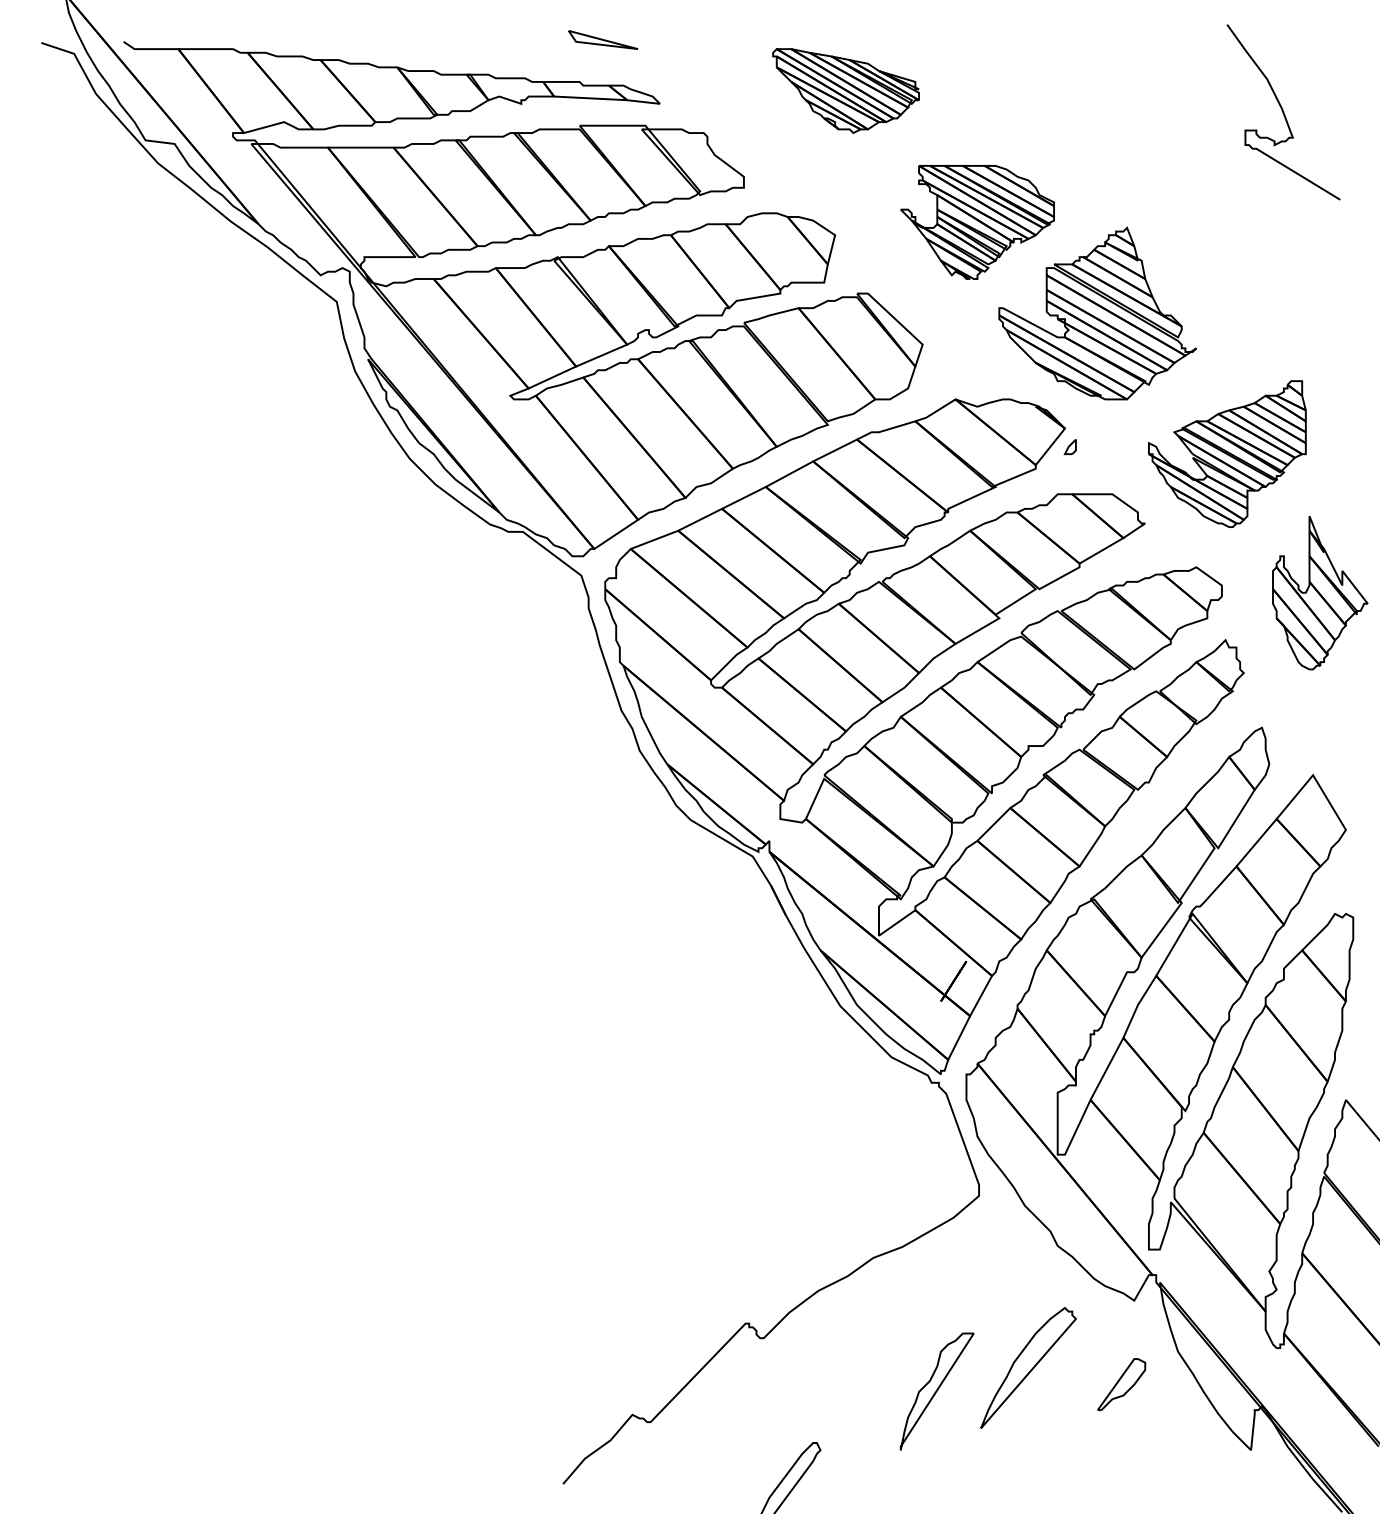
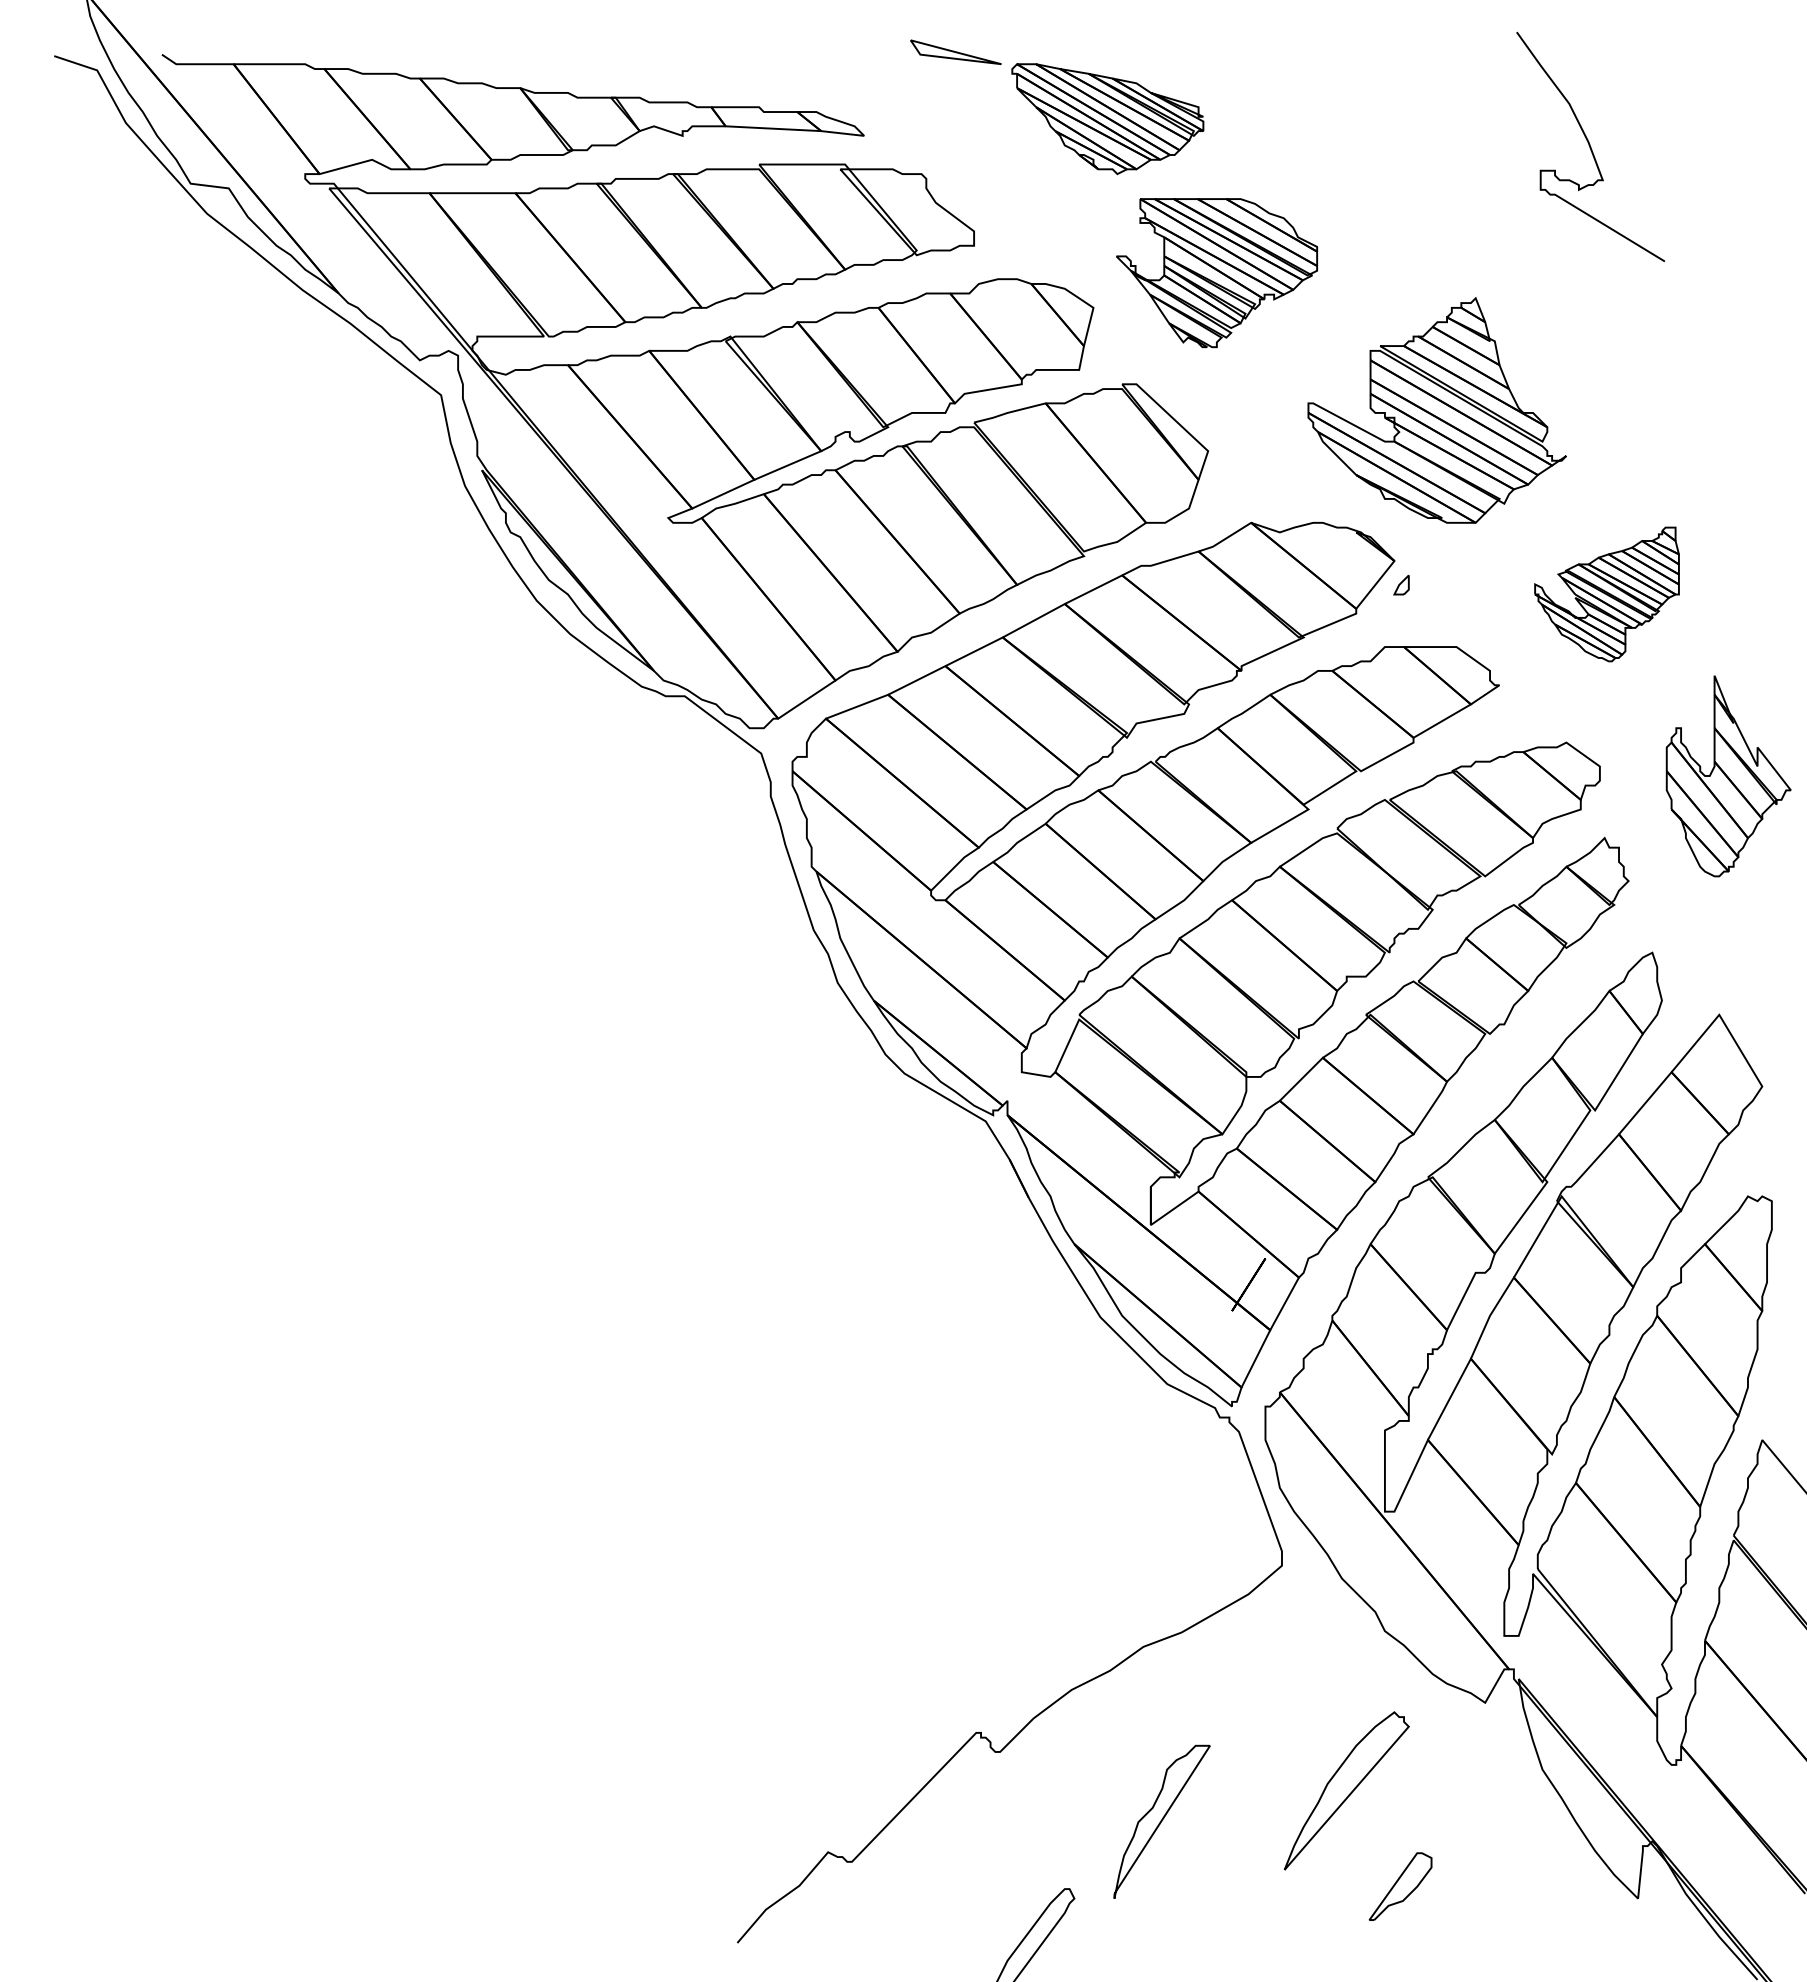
part: (602, 39) -> (955, 51), moved
curve: (1283, 111) -> (1590, 146), moved
part: (977, 222) -> (1217, 273), moved
part: (1226, 454) -> (1606, 594), size x0.7
part: (1121, 1384) -> (1400, 1886), moved
part: (936, 1391) -> (1161, 1821), moved

